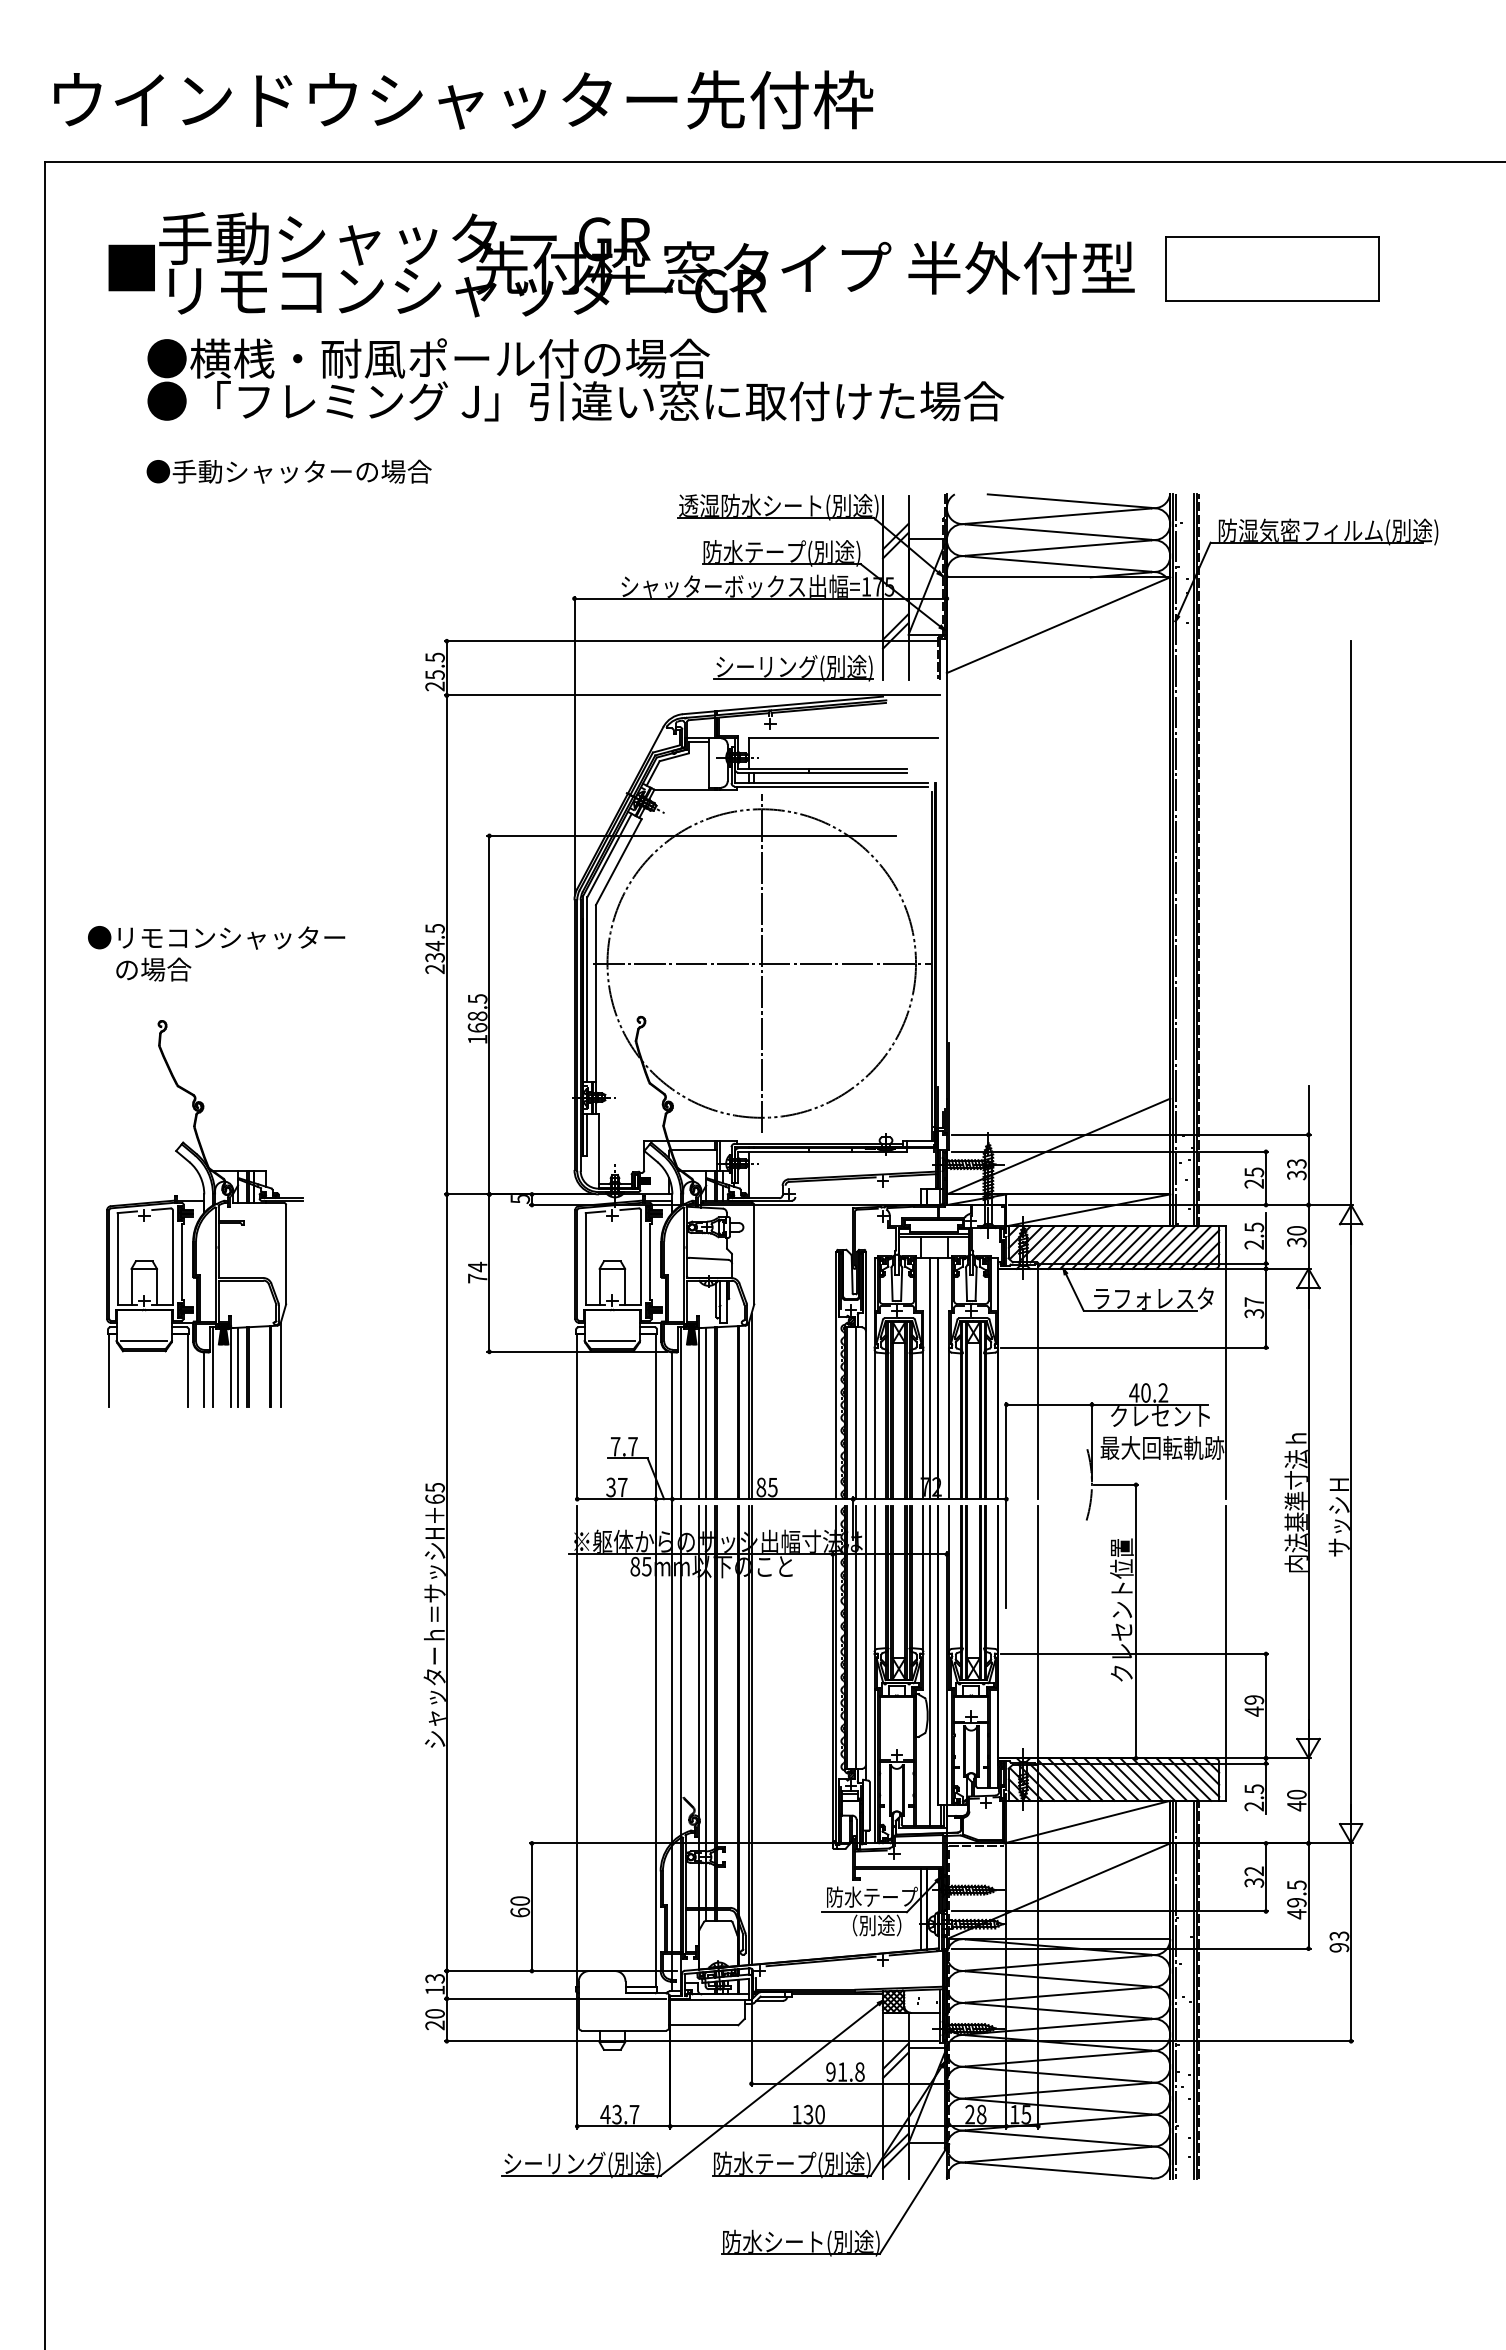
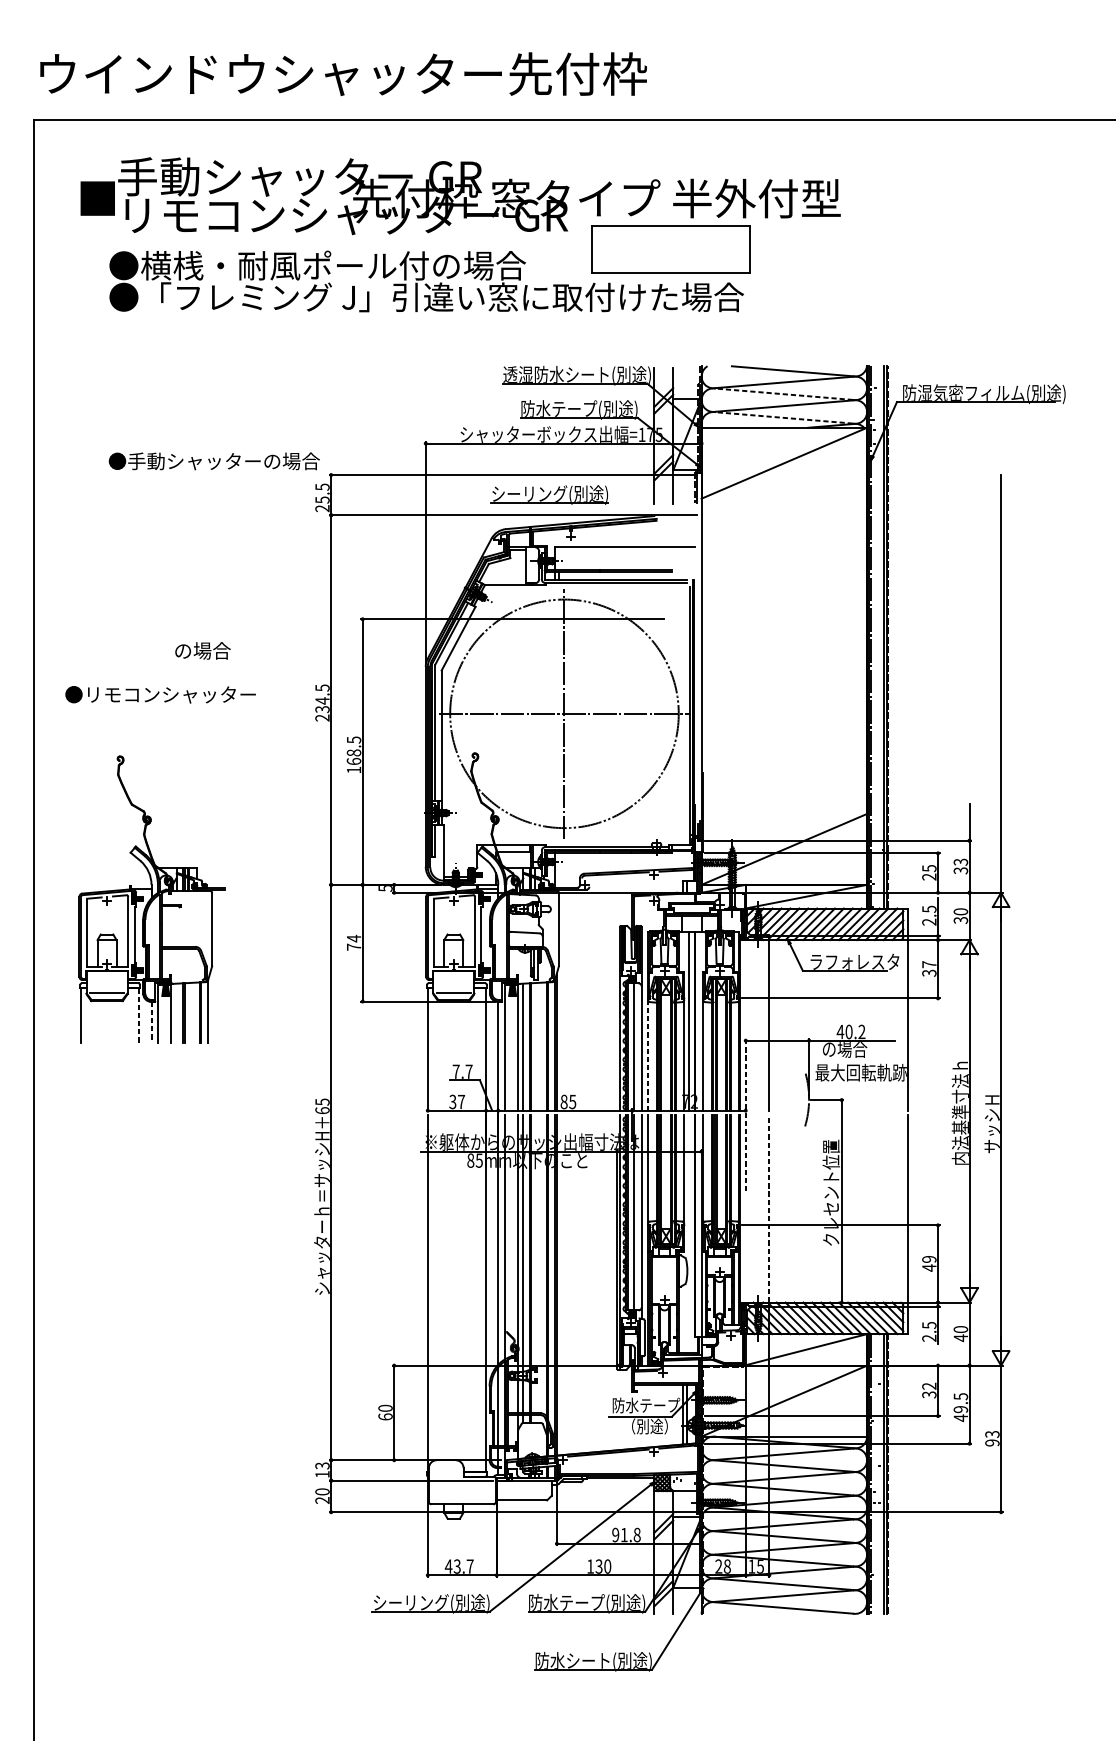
part: (1272, 268) -> (670, 249), moved
text: (288, 471) -> (213, 461), moved
line: (1058, 532) -> (784, 394), solid -> dashed
line: (1058, 564) -> (784, 418), solid -> dashed
part: (793, 667) -> (549, 494), moved
text: (153, 969) -> (202, 650), moved
line: (238, 1367) -> (176, 1013), removed
line: (187, 1370) -> (139, 1015), solid -> dashed
line: (204, 1379) -> (151, 1021), solid -> dashed
text: (1159, 1417) -> (859, 1050), クレセント -> の場合
line: (874, 1424) -> (648, 1055), solid -> dashed
line: (1006, 1505) -> (745, 1115), solid -> dashed
line: (1038, 1631) -> (769, 1208), solid -> dashed
line: (930, 1665) -> (689, 1233), removed

